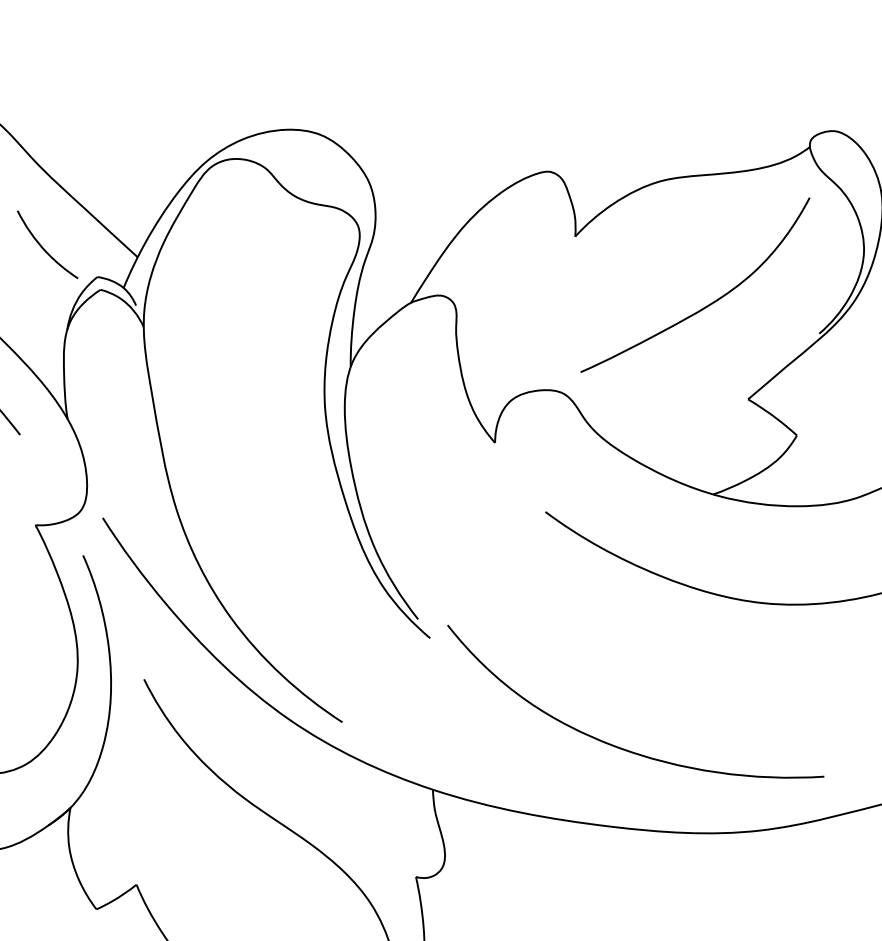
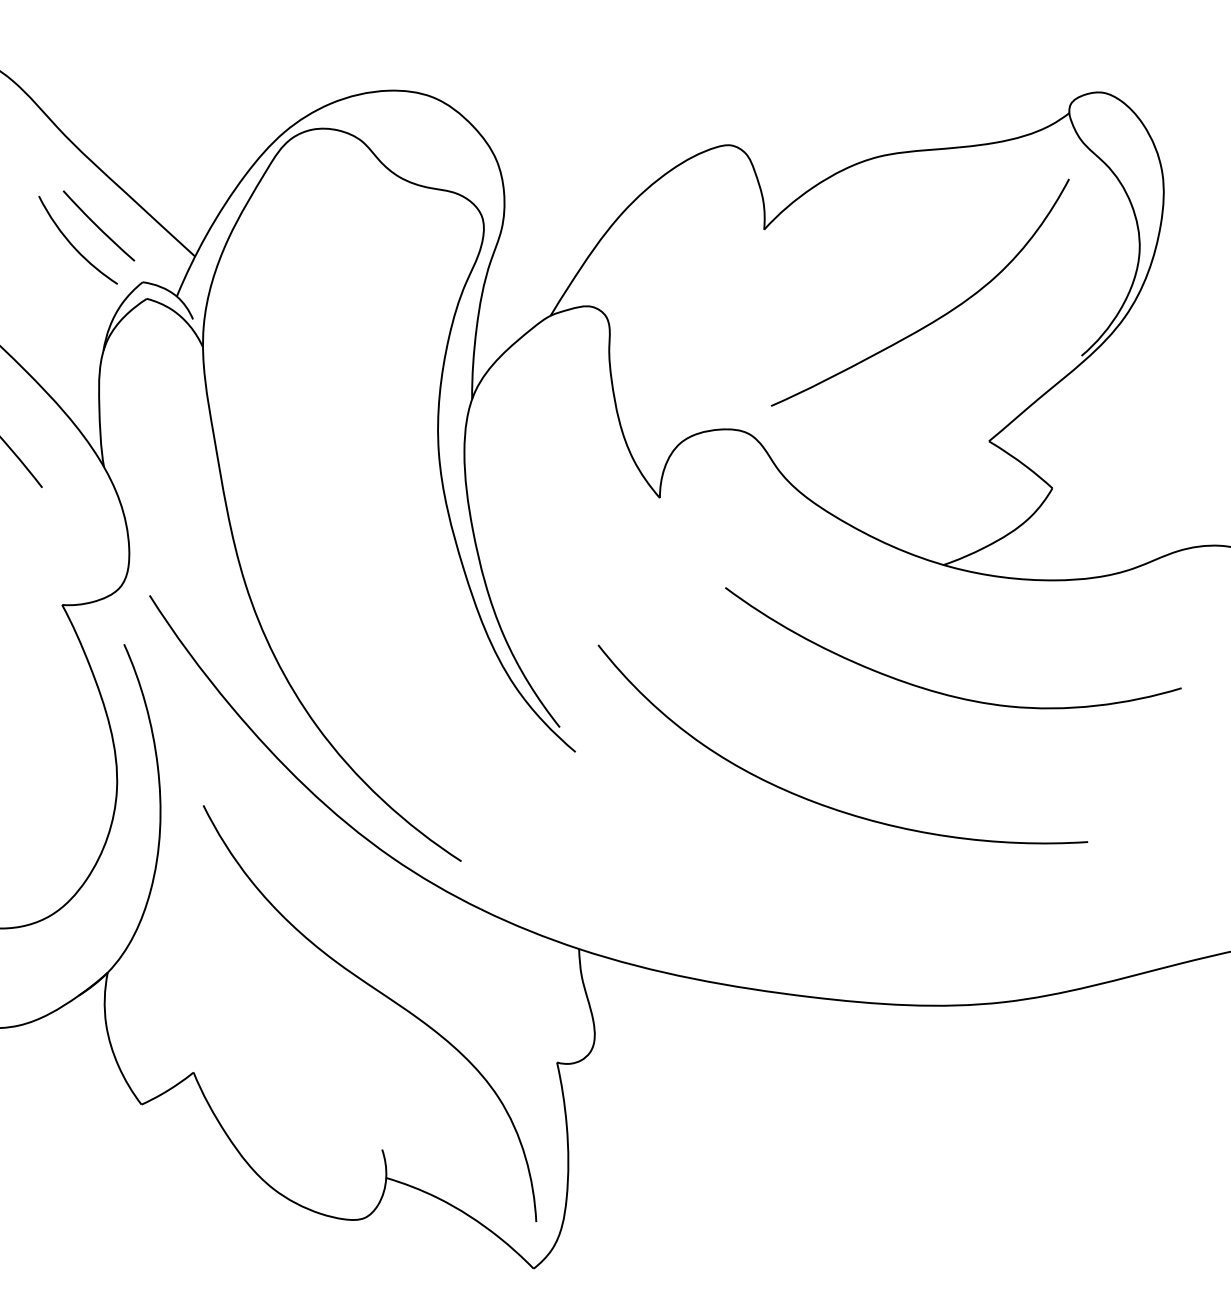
curve: (62, 233) -> (97, 225), added
curve: (619, 747) -> (821, 803), moved

